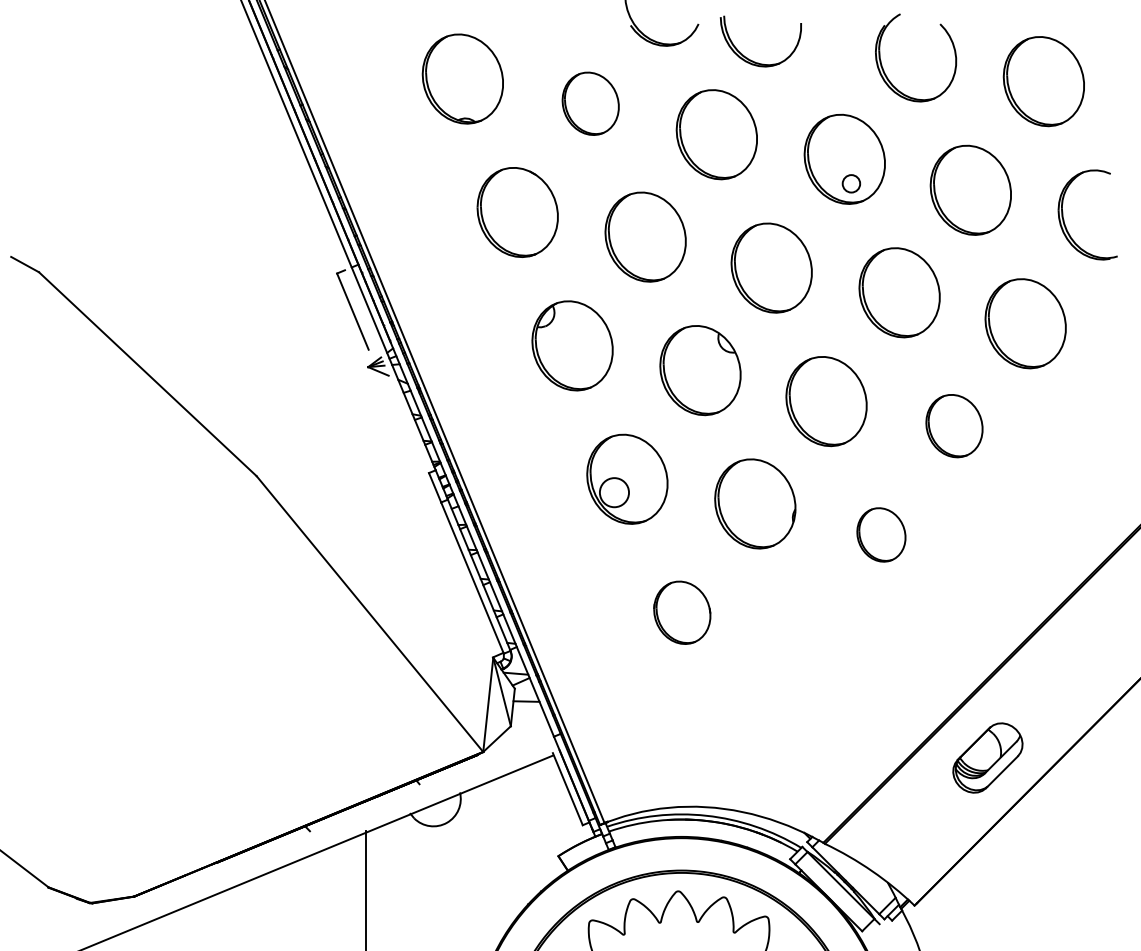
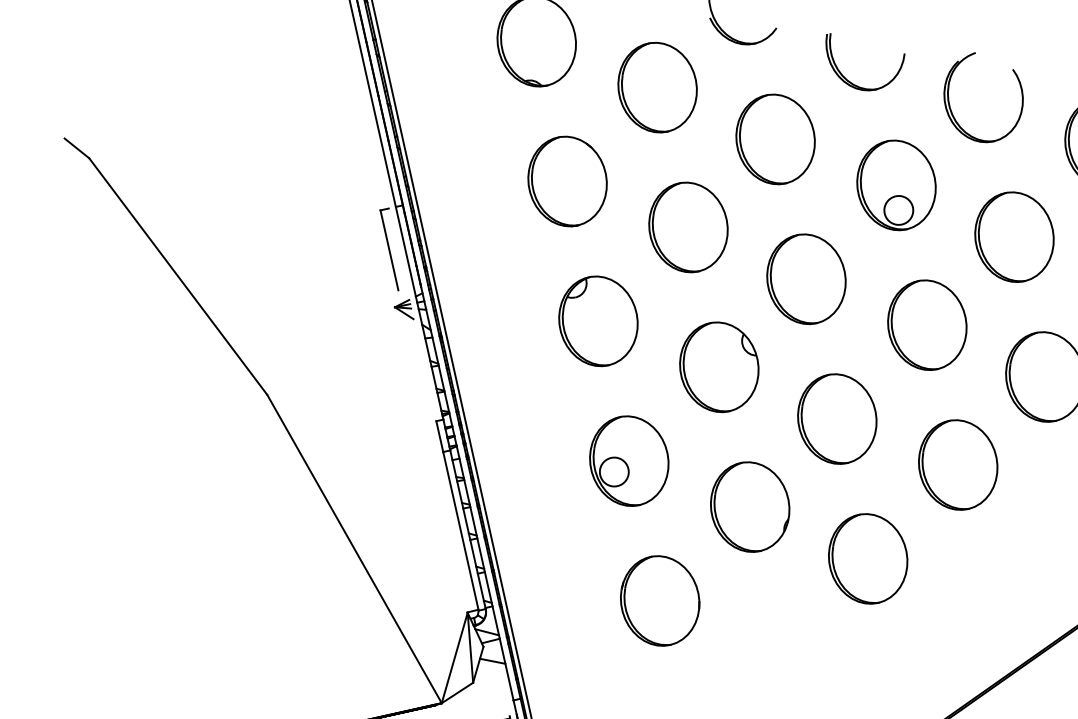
part: (753, 60) -> (851, 81), moved
part: (590, 103) -> (657, 87), size x1.43
circle: (851, 183) -> (898, 210), size x1.67
part: (954, 425) -> (958, 464), size x1.43
part: (881, 534) -> (868, 558), size x1.67
part: (682, 612) -> (660, 600), size x1.43

